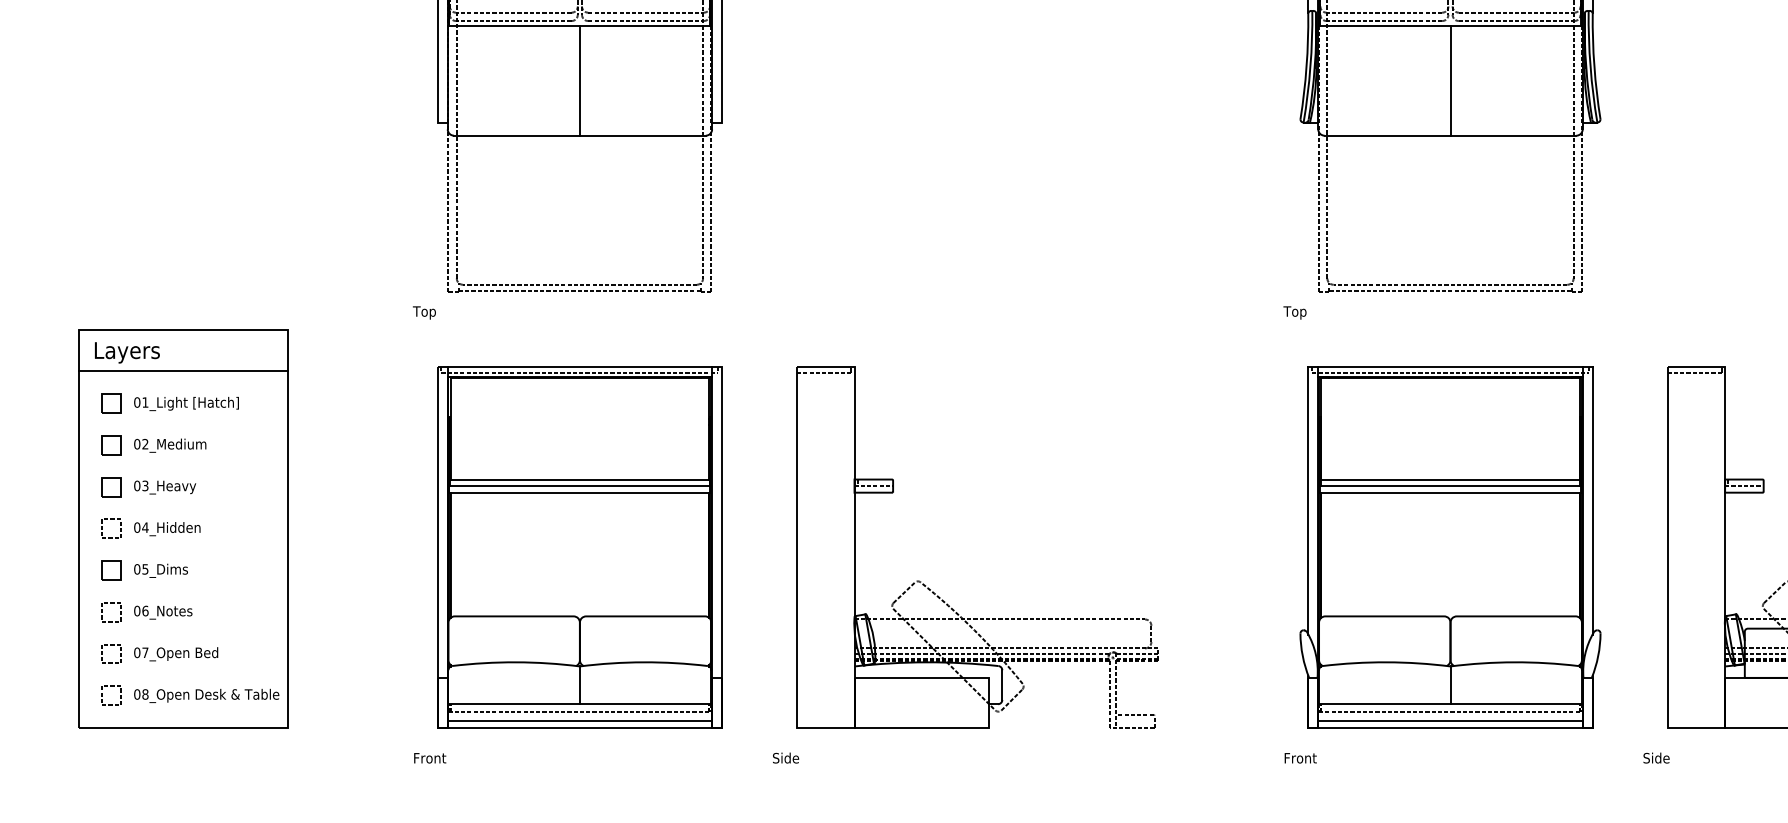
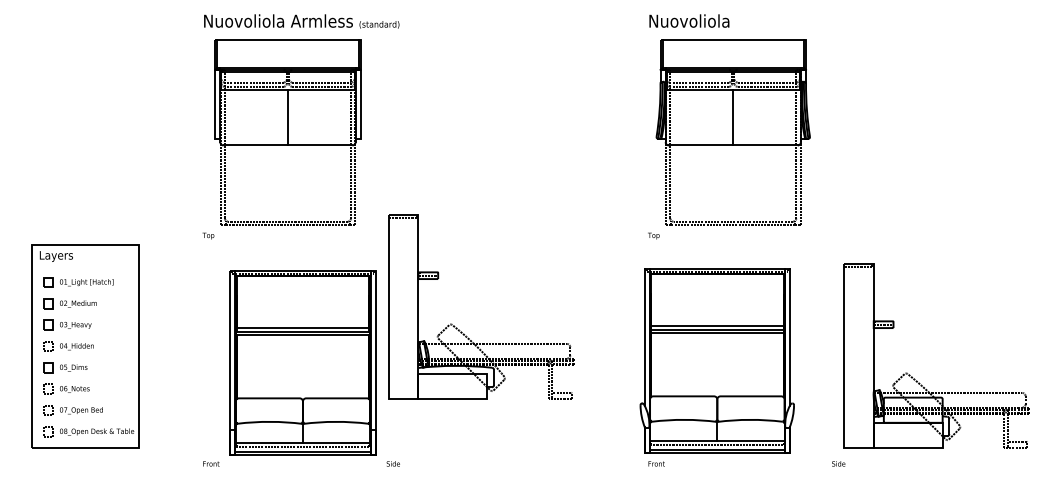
line: (182, 372) -> (84, 266), removed
part: (579, 546) -> (302, 362), moved
part: (1448, 546) -> (716, 360), moved
part: (934, 591) -> (459, 329), moved

